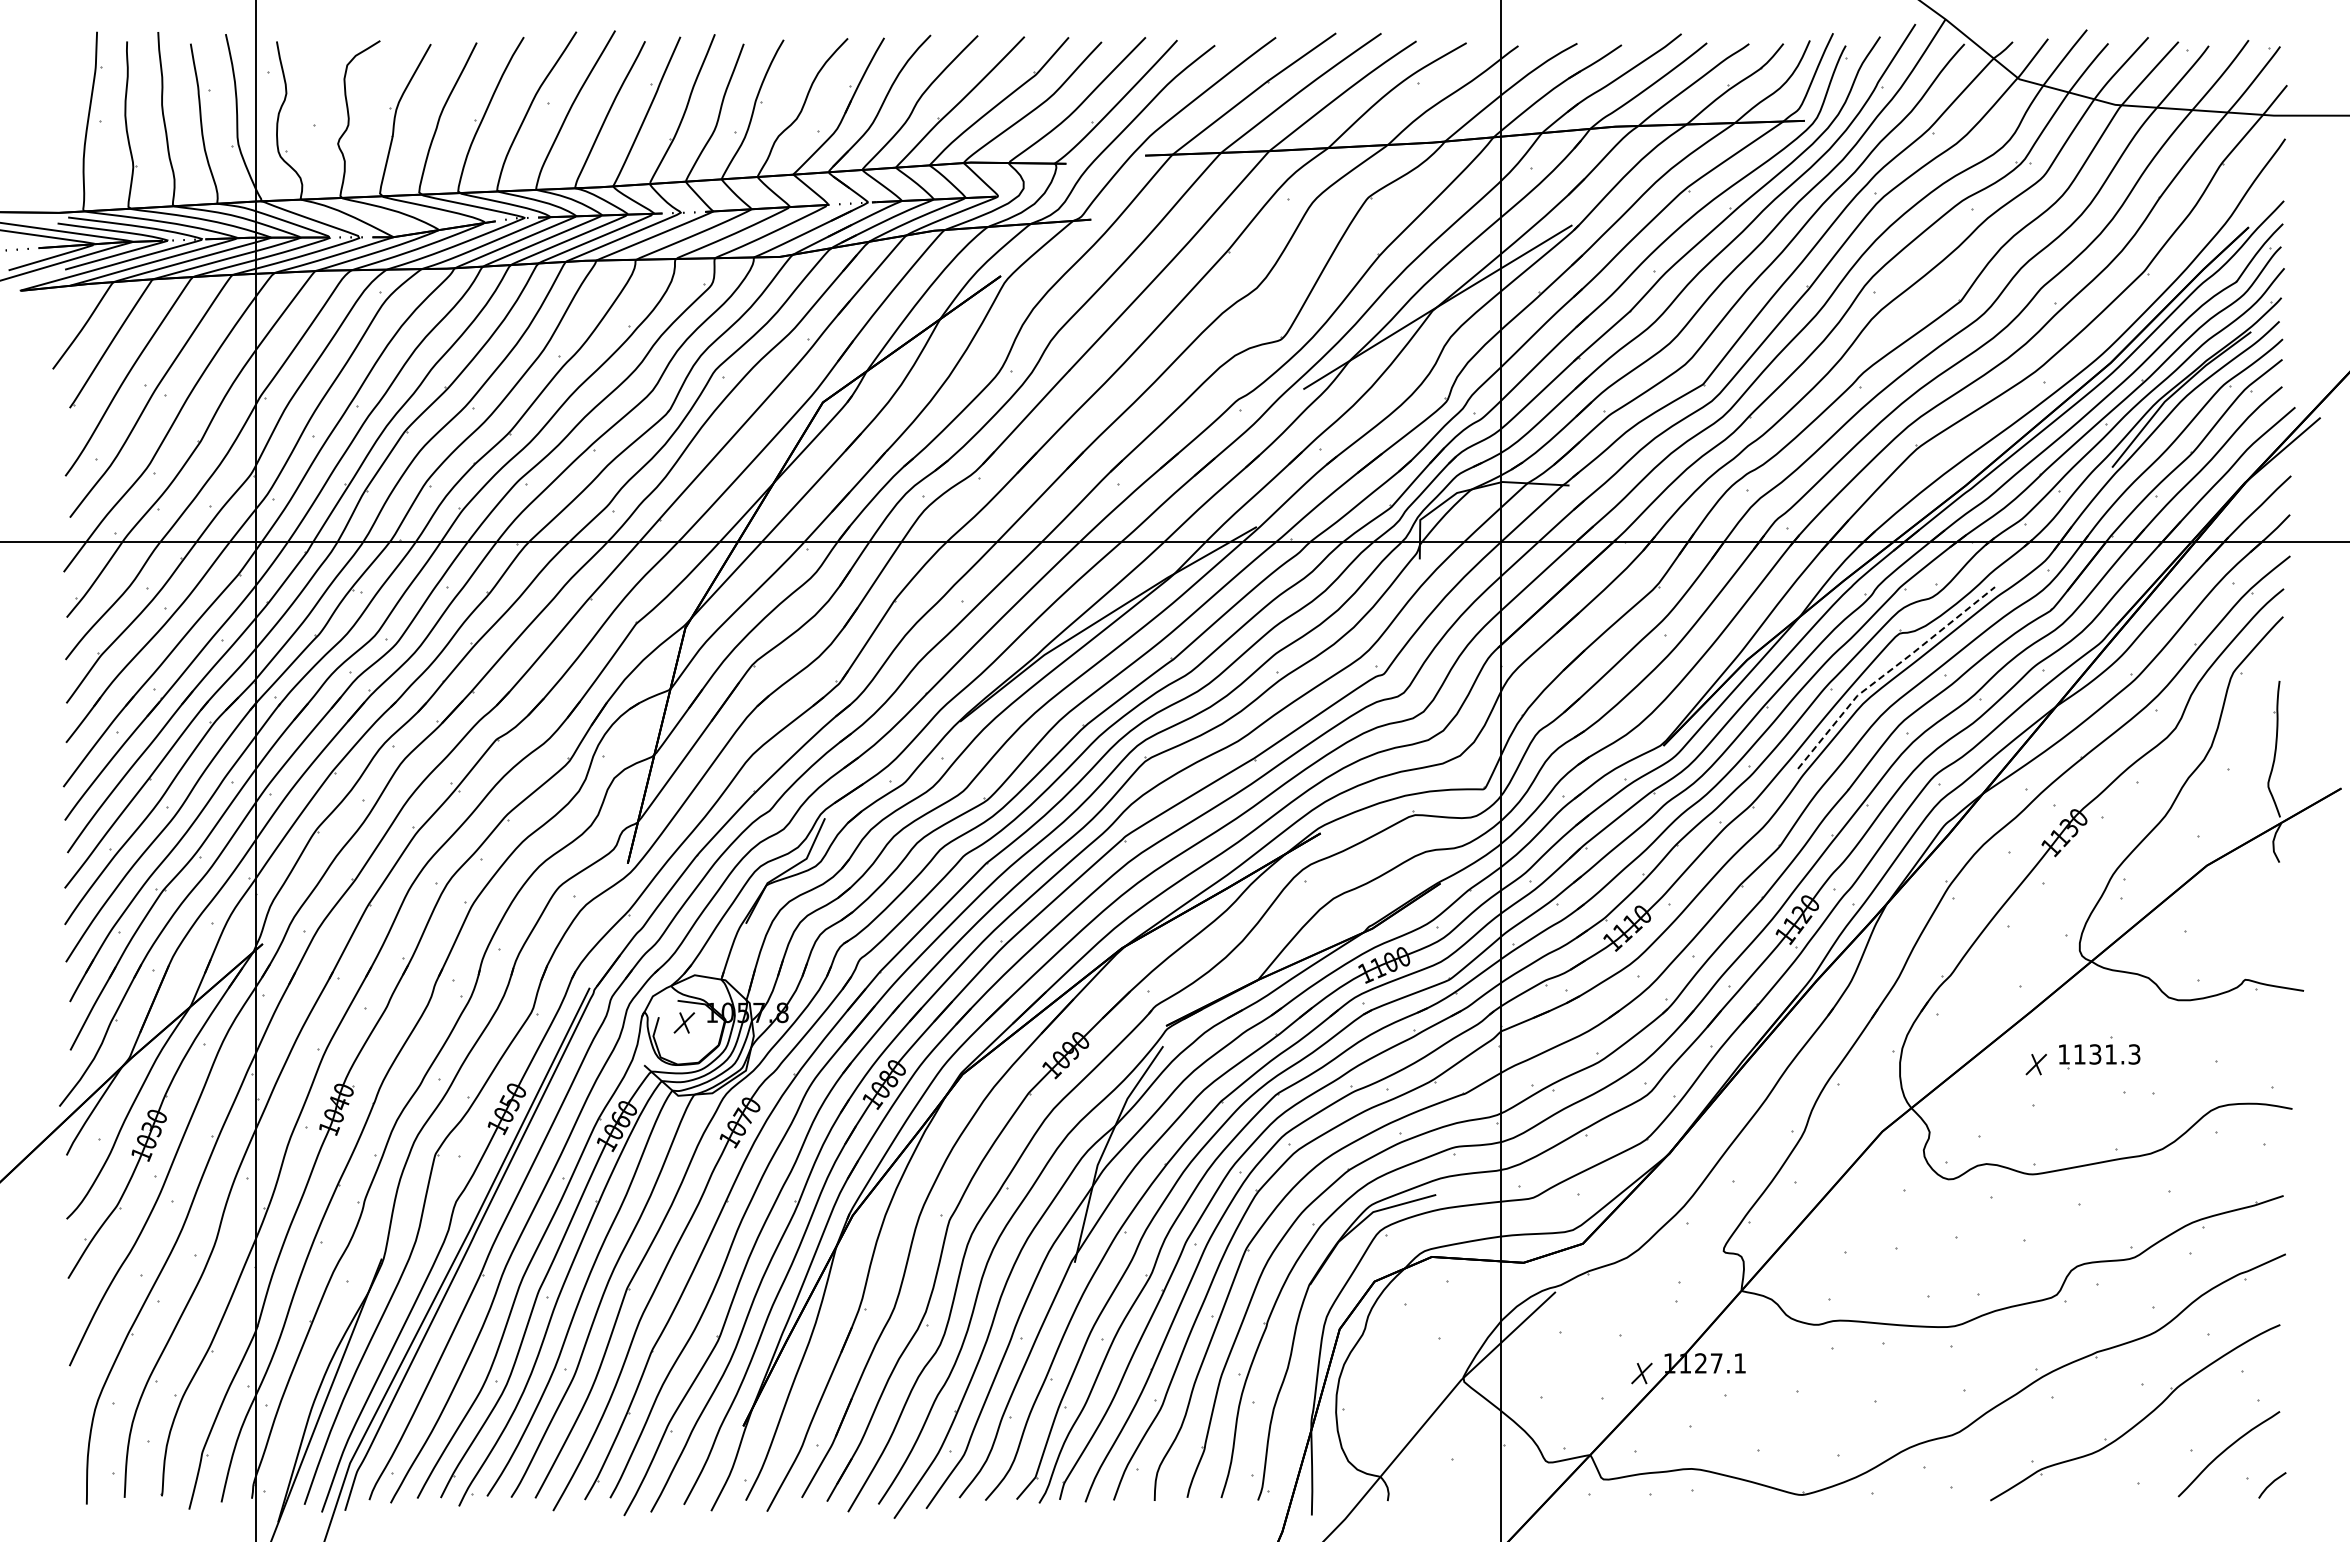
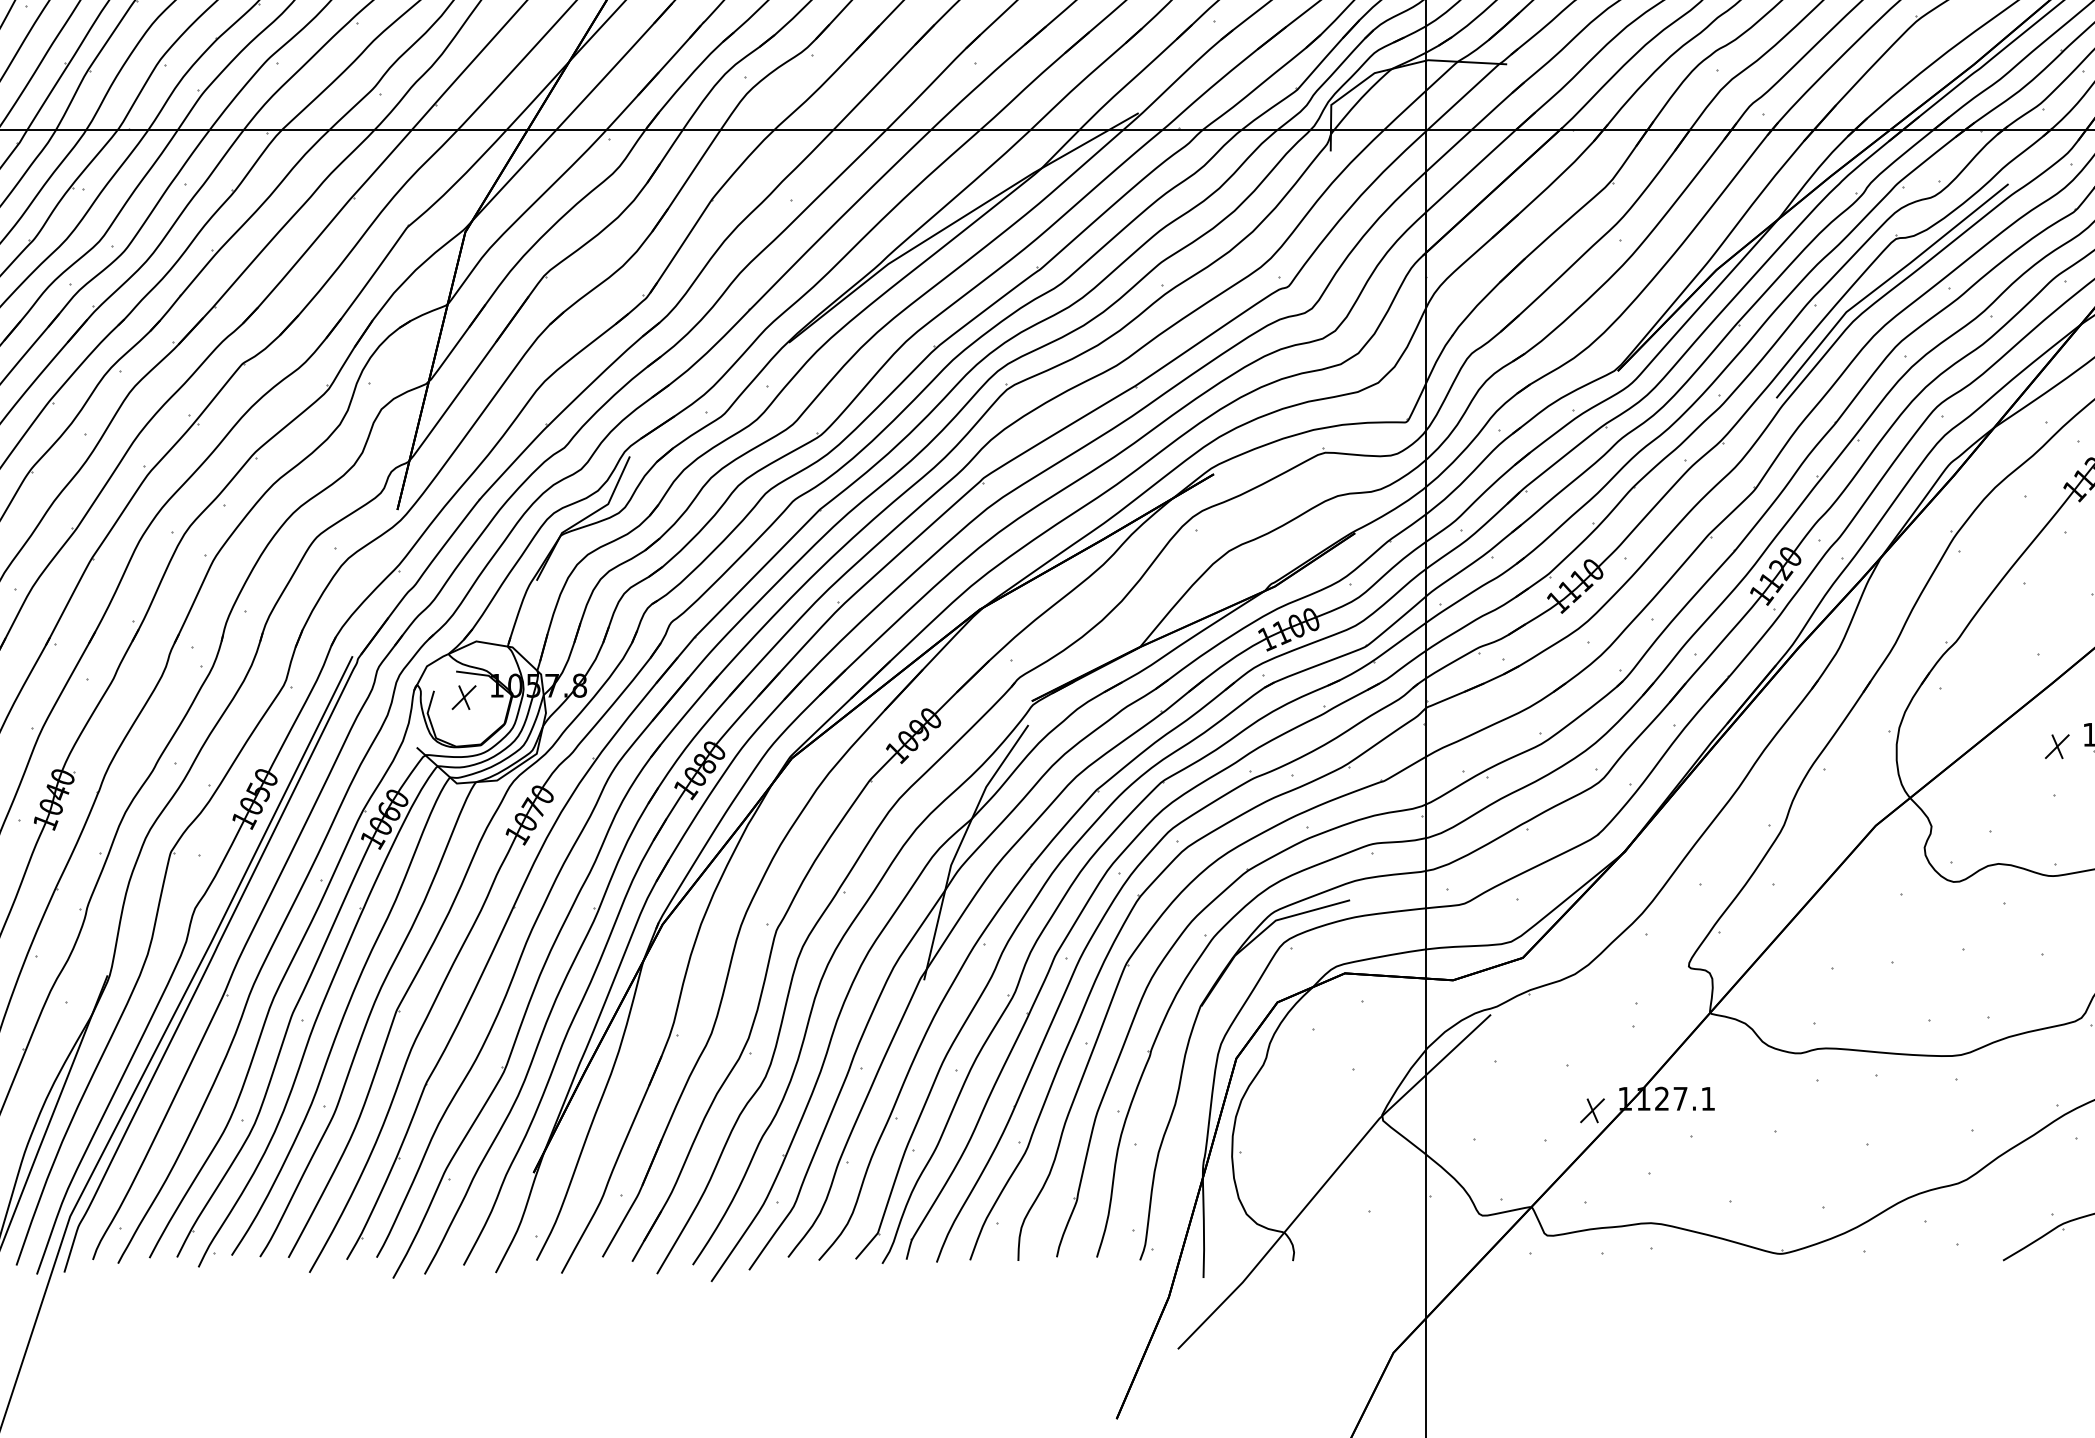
line: (1889, 670) -> (1884, 282), dashed -> solid

